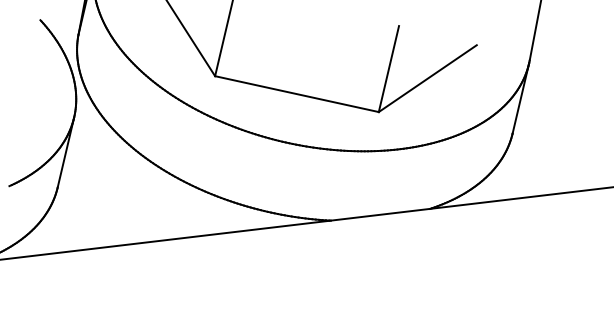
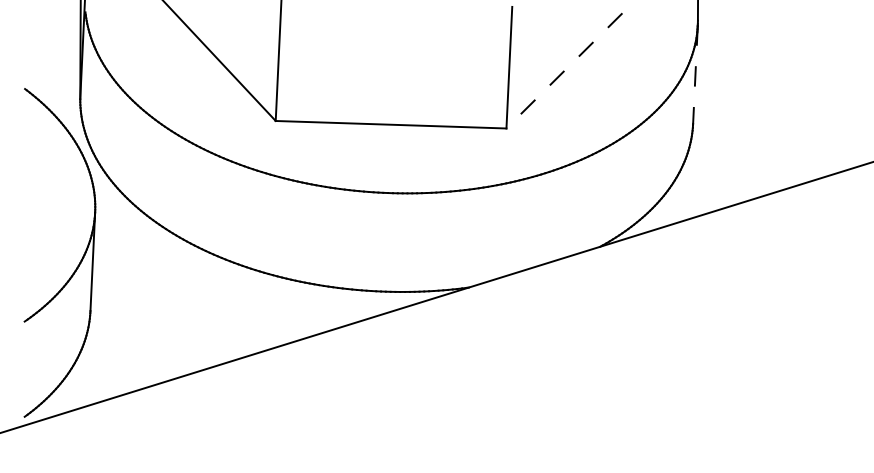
line: (427, 78) -> (564, 70), solid -> dashed
line: (520, 99) -> (695, 75), solid -> dashed

